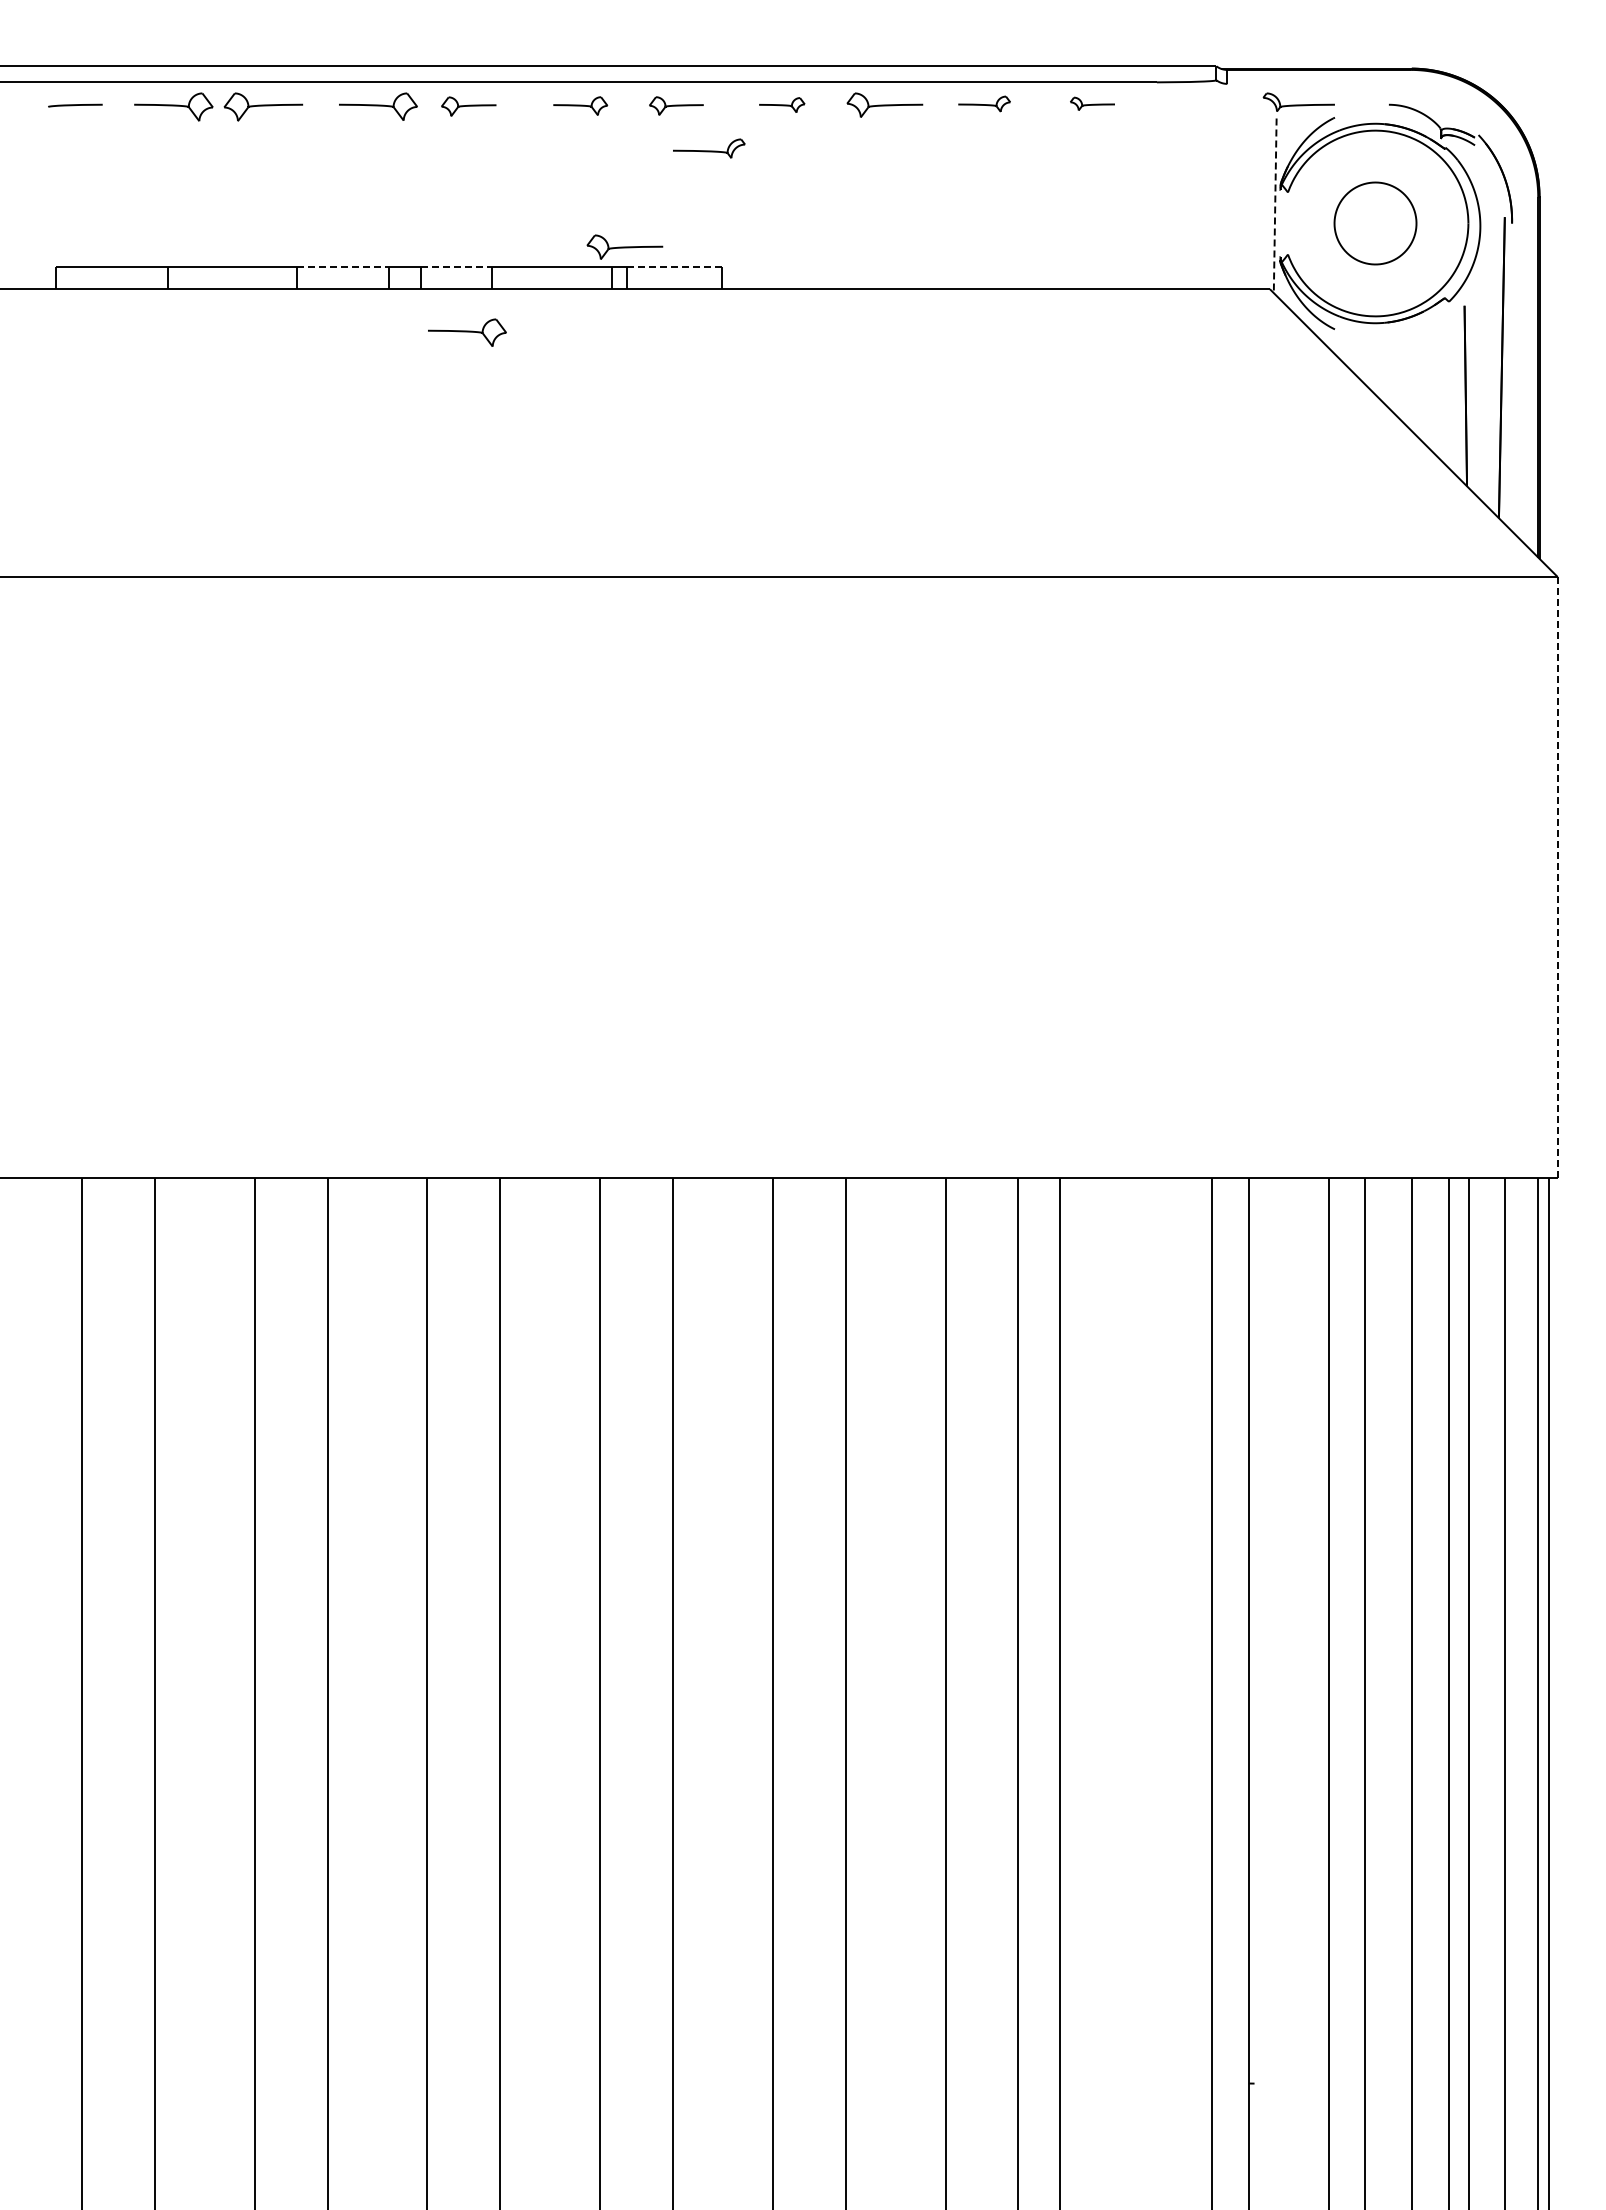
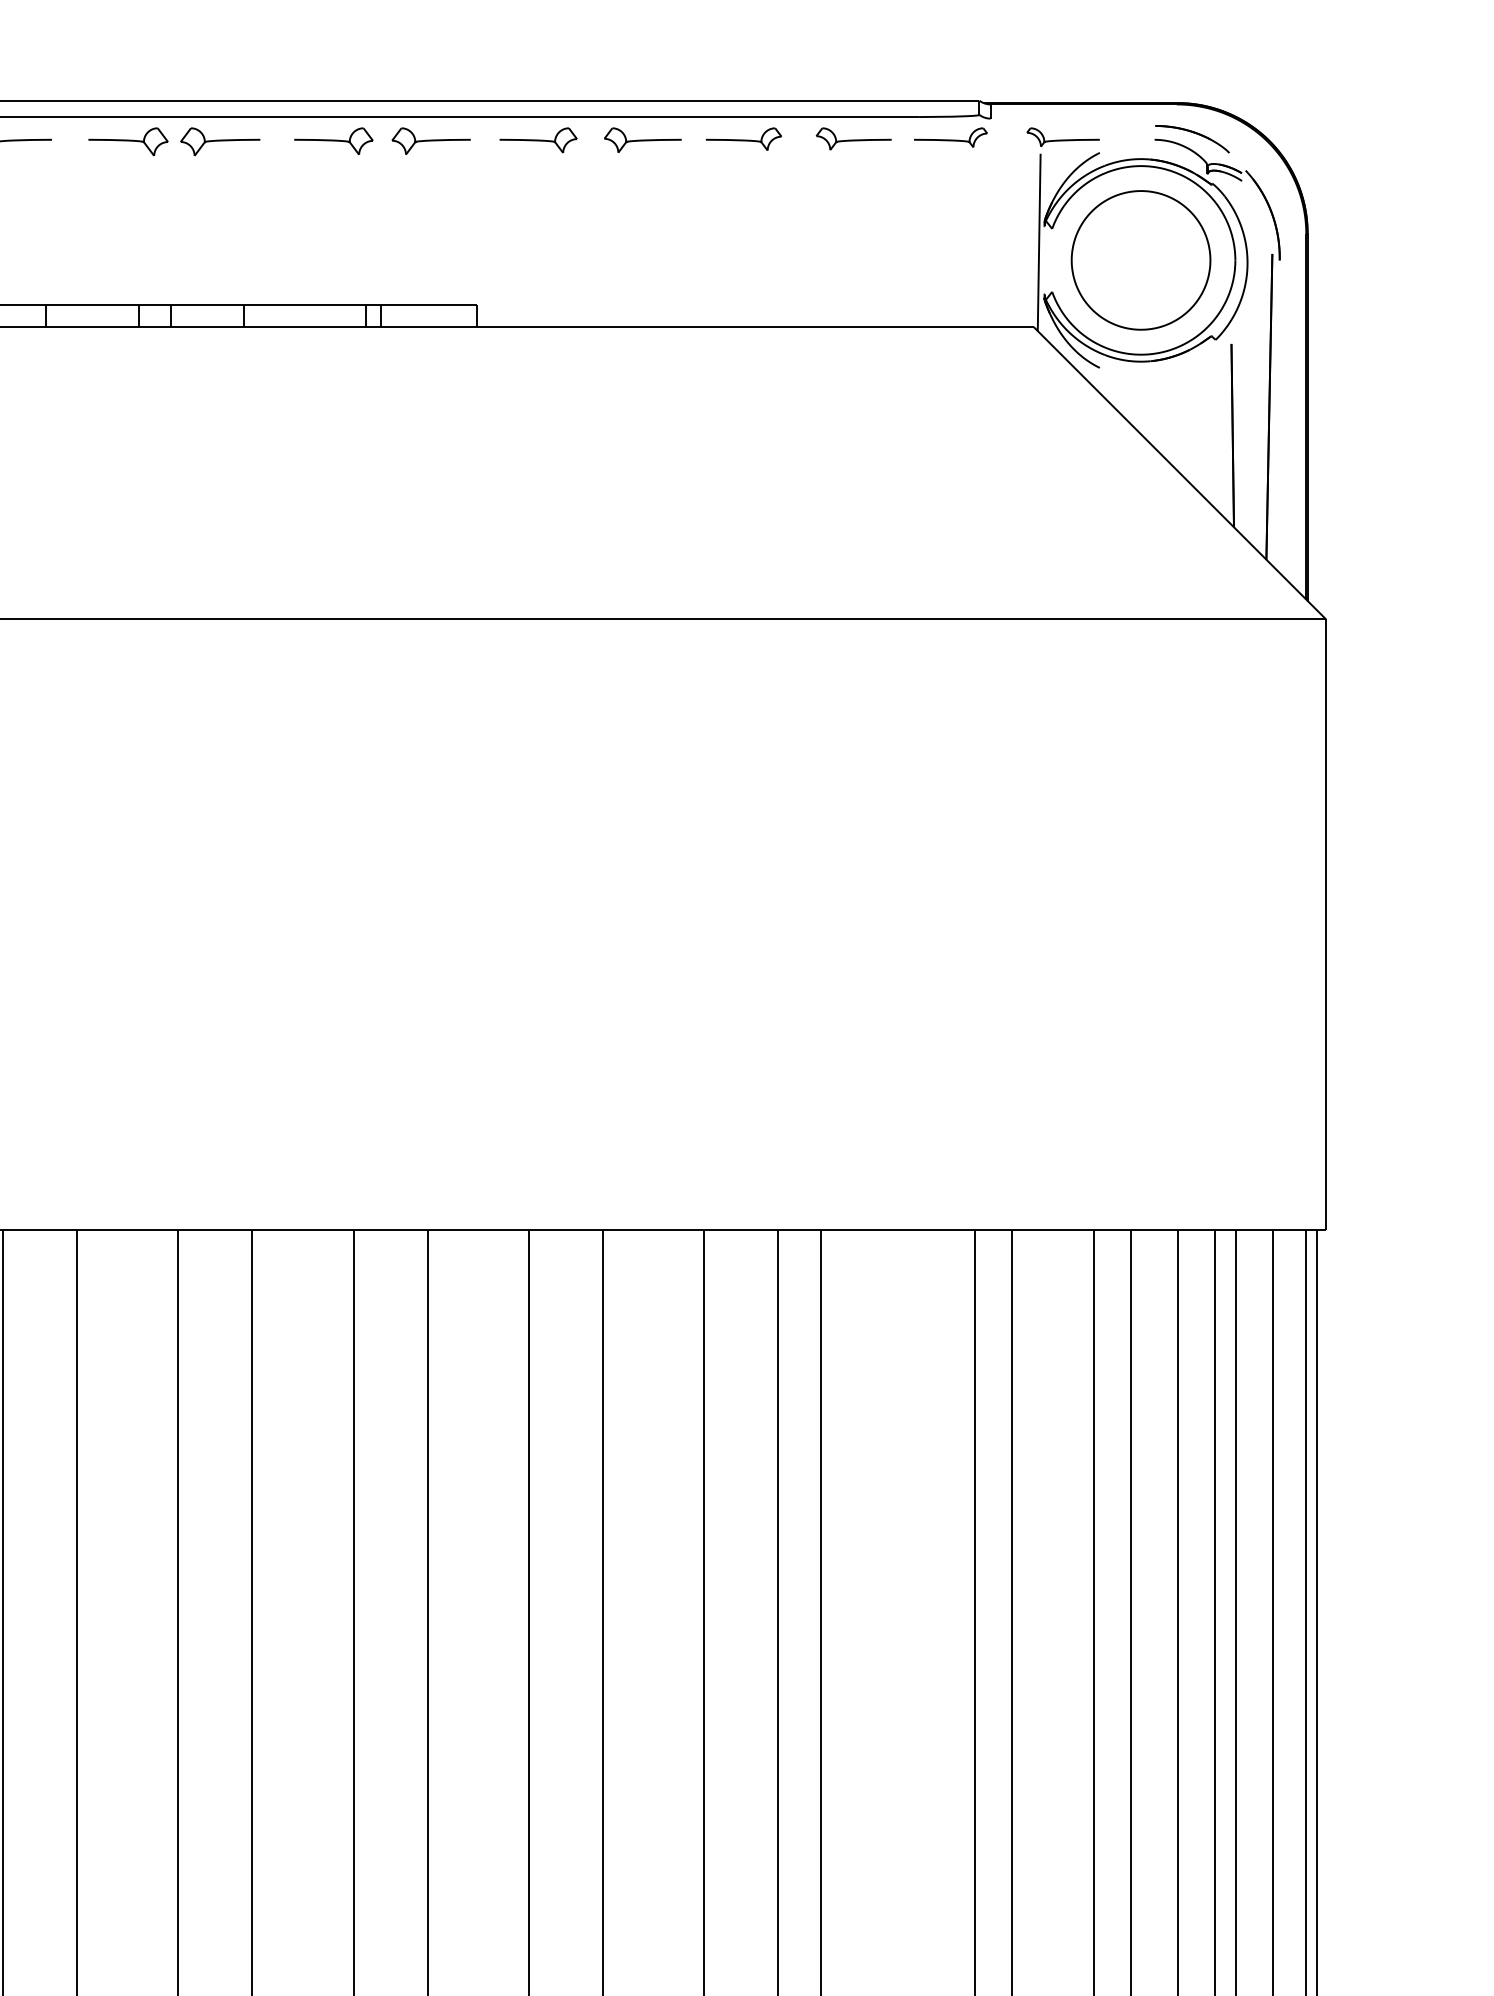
part: (1426, 98) -> (1192, 133), added
part: (984, 103) -> (743, 138), size x1.43
part: (1092, 103) -> (853, 138), size x1.67
part: (781, 104) -> (537, 139), size x1.67
part: (580, 105) -> (333, 140), size x1.43
part: (676, 105) -> (431, 140), size x1.43
part: (468, 106) -> (219, 141), size x1.43
part: (709, 148) -> (951, 137), moved
line: (1275, 206) -> (1039, 243), dashed -> solid
part: (1375, 223) -> (1141, 260), size x1.67
part: (624, 246) -> (378, 283), removed
line: (343, 267) -> (93, 305), dashed -> solid
line: (456, 267) -> (207, 305), dashed -> solid
line: (674, 267) -> (429, 305), dashed -> solid
part: (467, 332) -> (218, 371), removed
line: (1557, 877) -> (1325, 924), dashed -> solid

